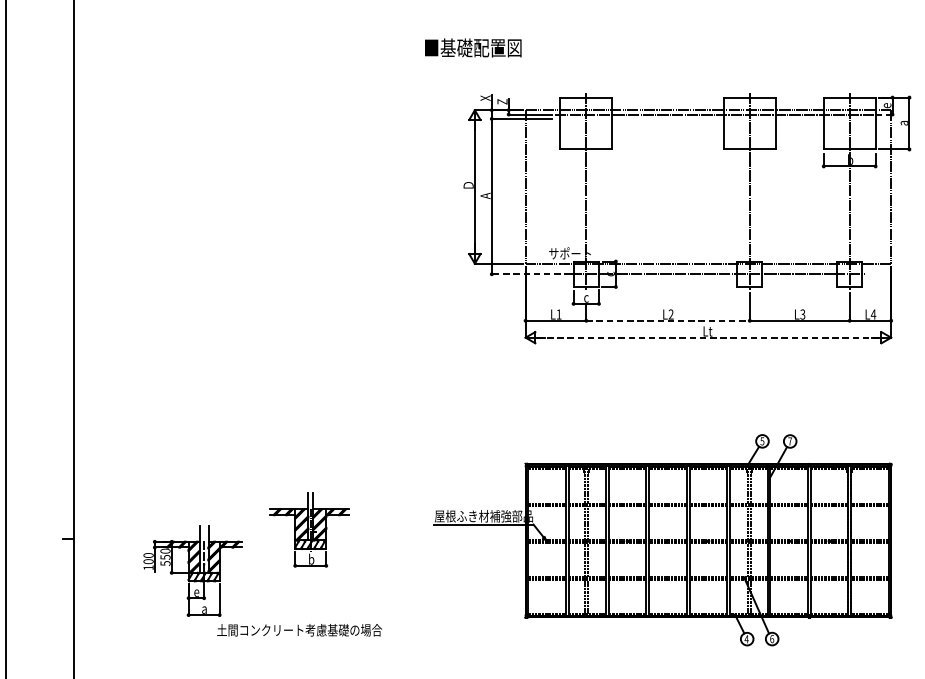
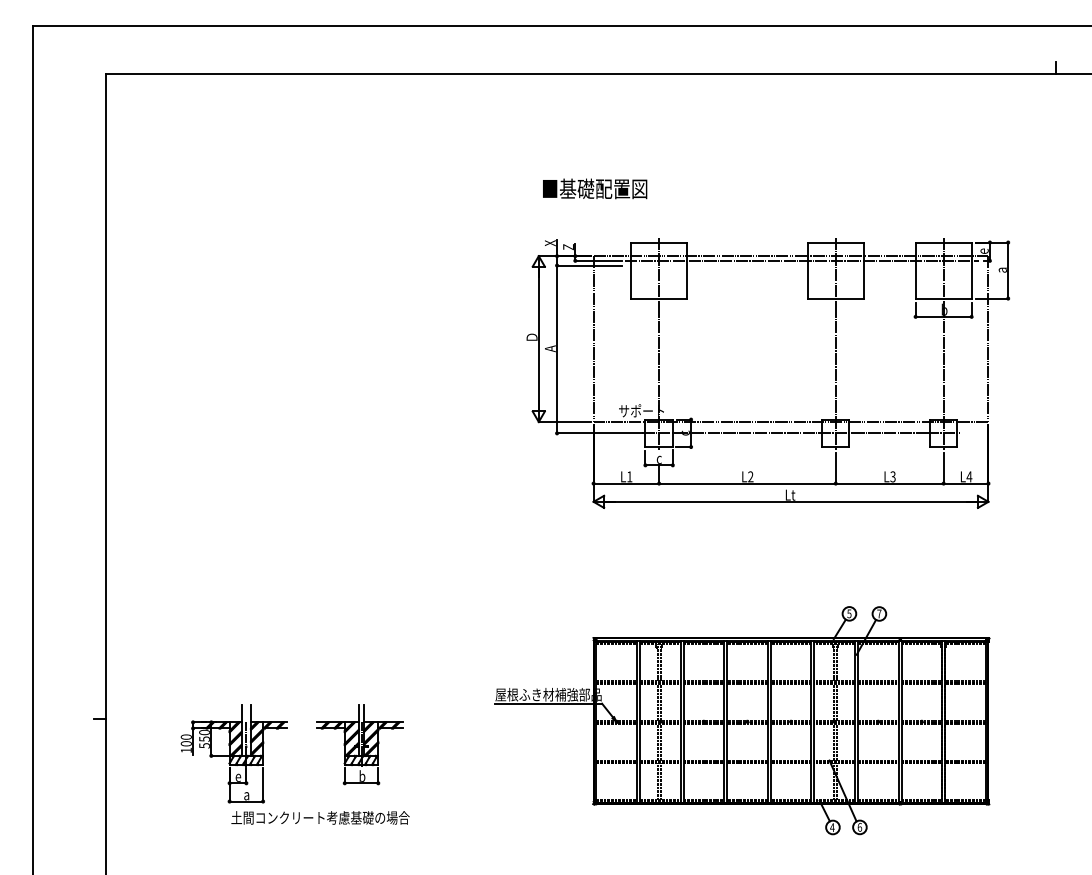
text: (473, 47) -> (595, 188), moved
line: (531, 274) -> (599, 433), dashed -> solid
line: (668, 320) -> (747, 483), dashed -> solid
line: (708, 337) -> (791, 501), dashed -> solid
part: (308, 529) -> (359, 744), moved
text: (299, 629) -> (320, 817), moved

